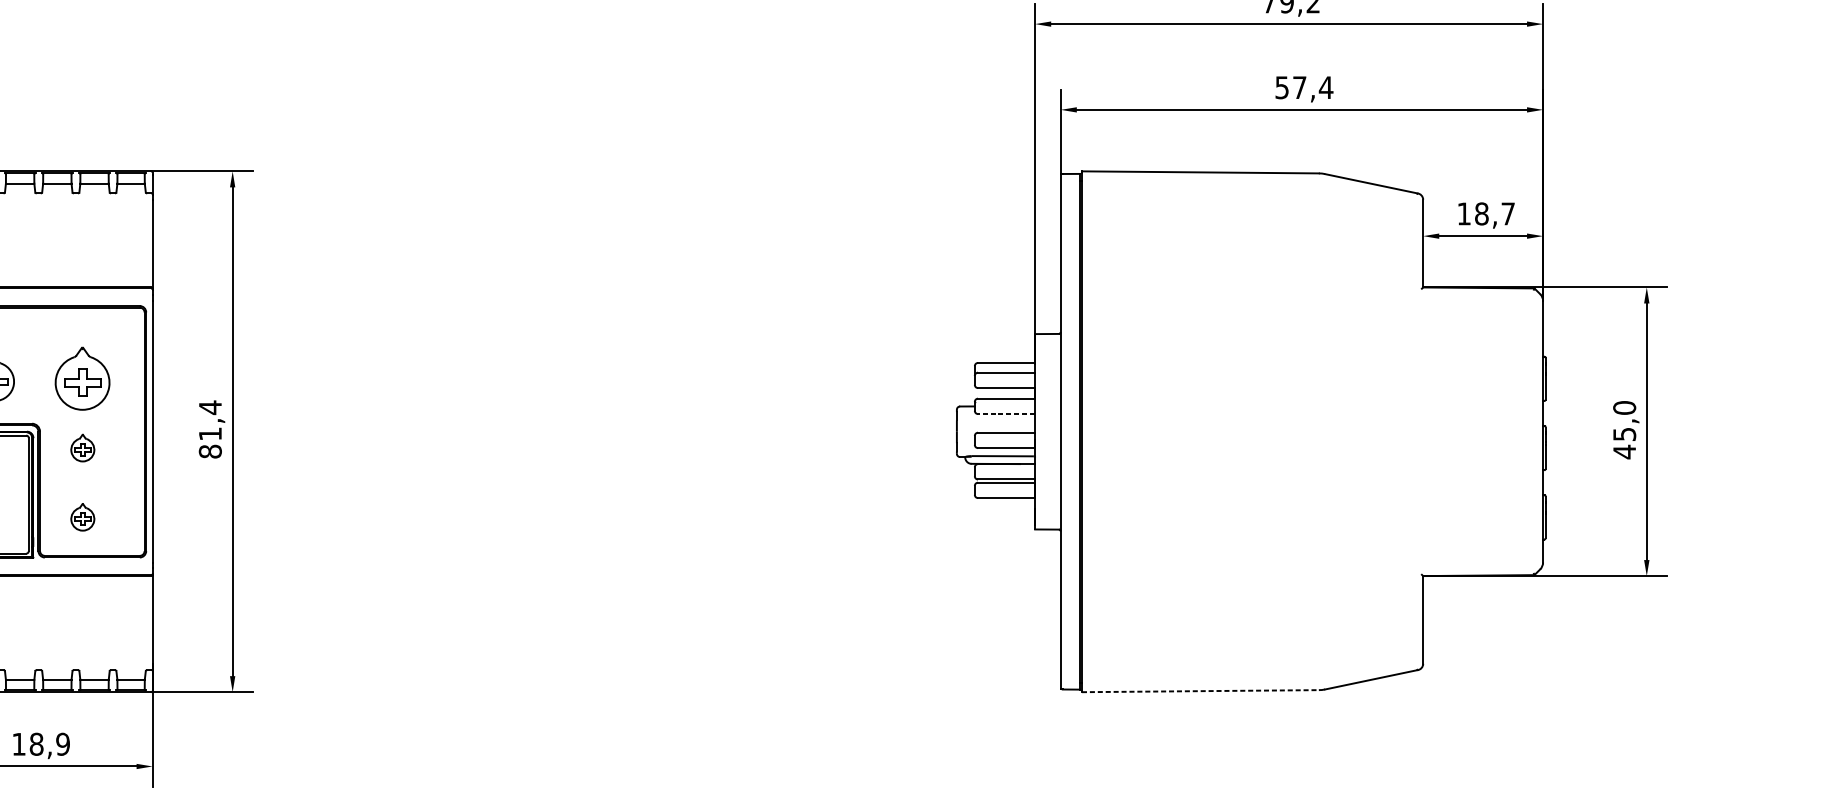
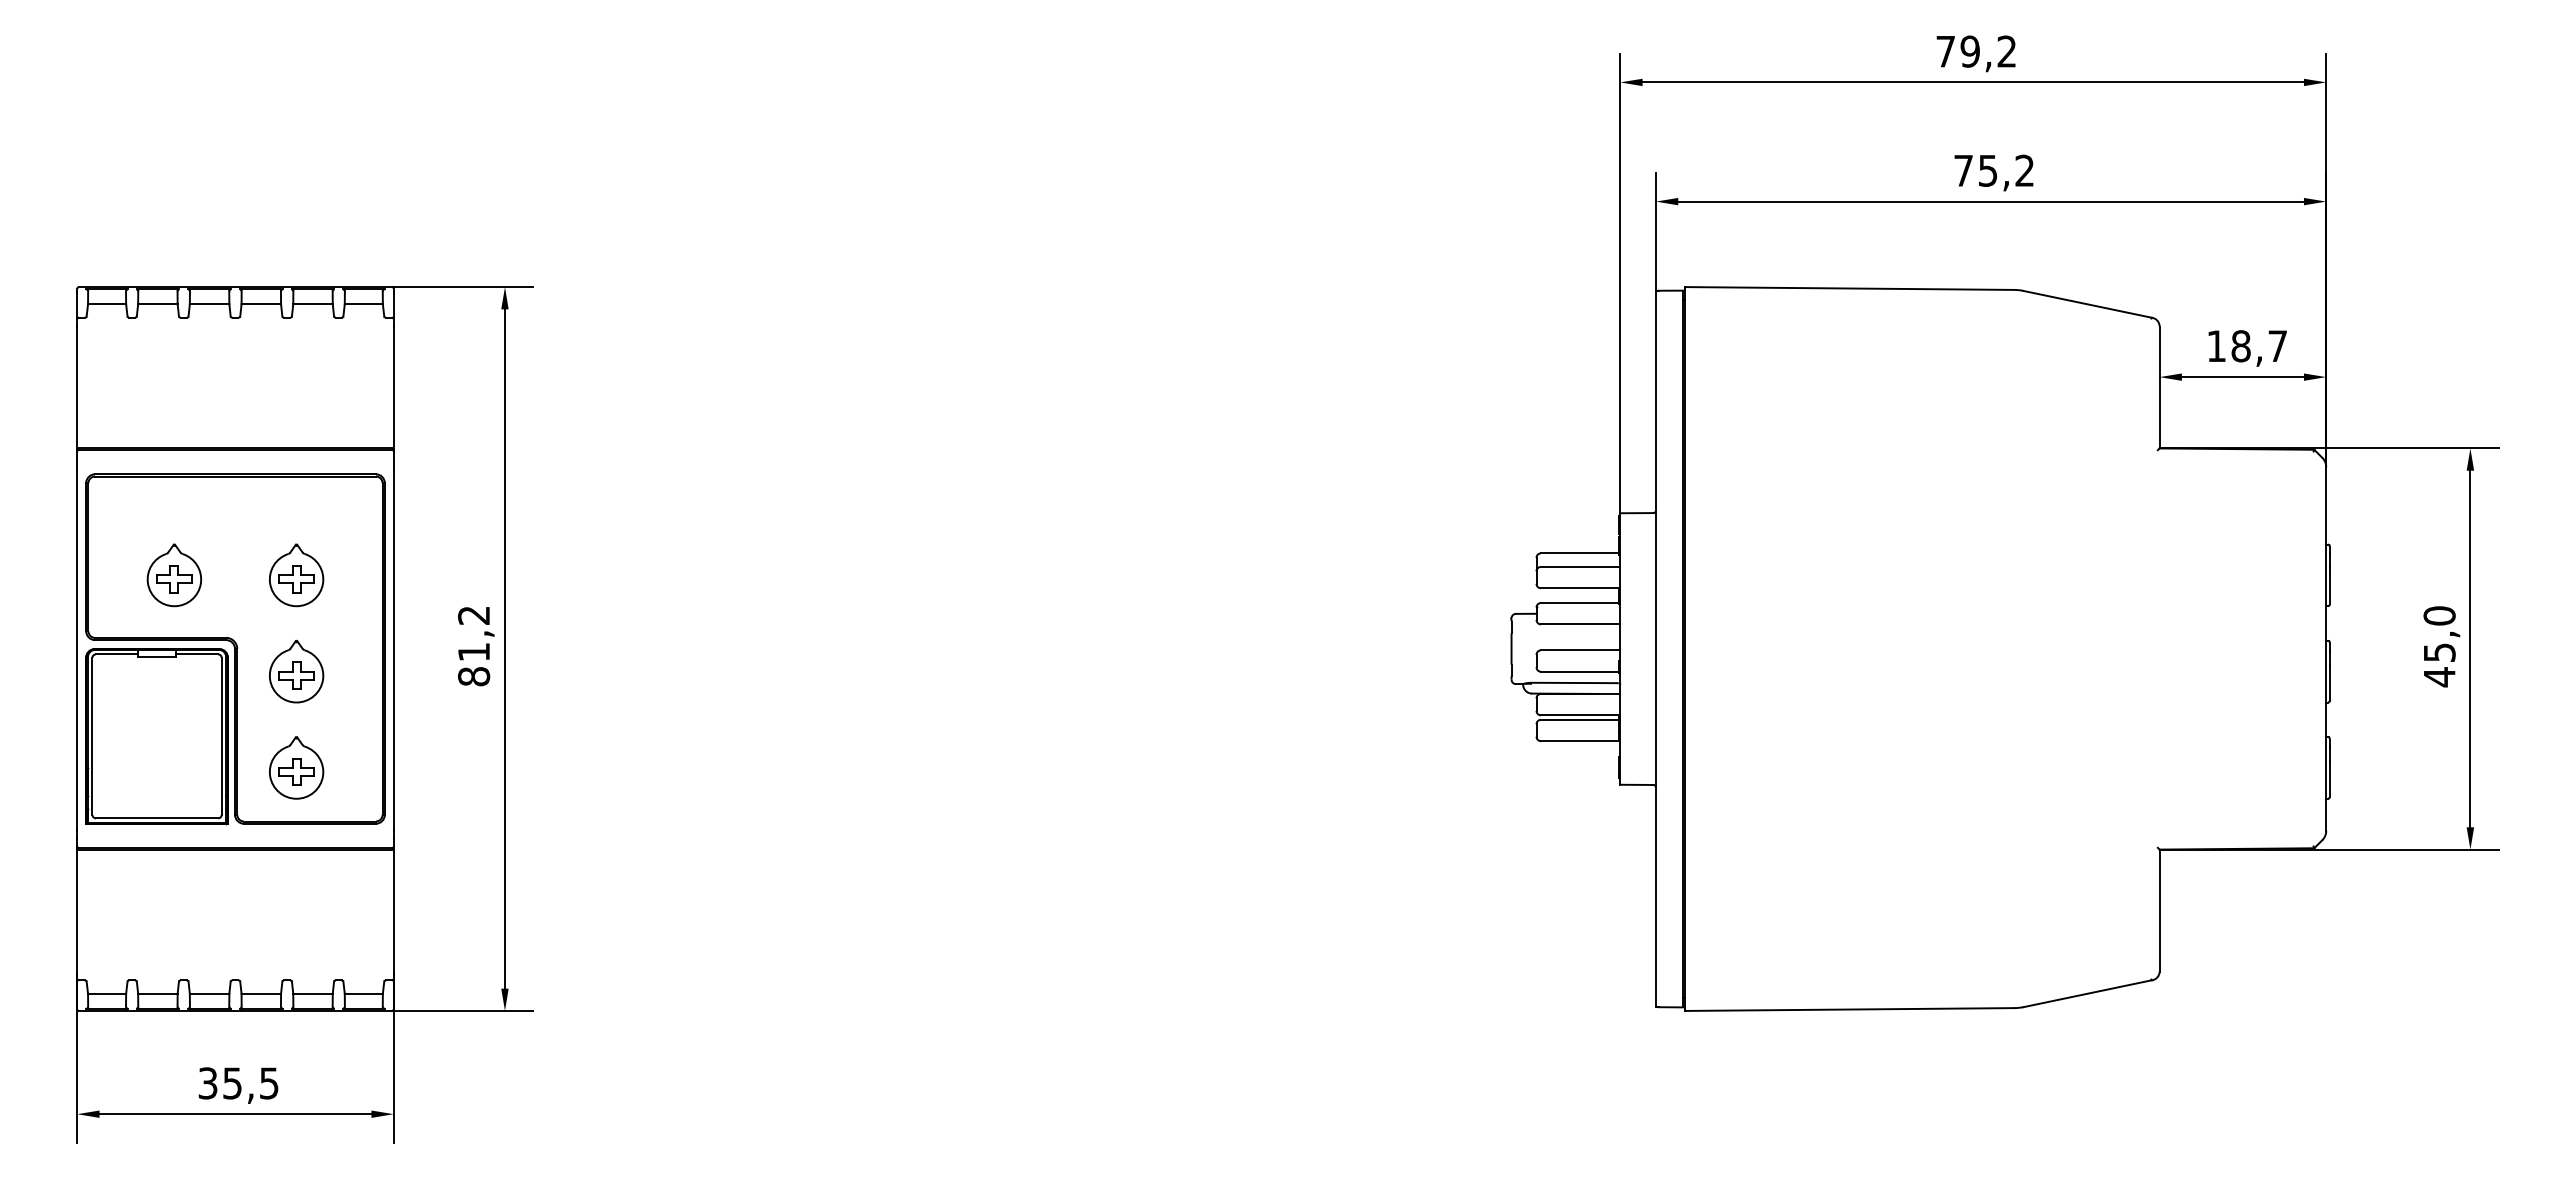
text: (1304, 87) -> (1994, 170), 57,4 -> 75,2
part: (82, 378) -> (296, 575), size x0.71
text: (210, 407) -> (473, 615), 81,4 -> 81,2
line: (1006, 414) -> (1580, 624), dashed -> solid
part: (82, 447) -> (296, 671), size x1.67
part: (82, 517) -> (296, 767), size x1.67
line: (1200, 691) -> (1849, 1009), dashed -> solid
text: (40, 744) -> (238, 1083), 18,9 -> 35,5

